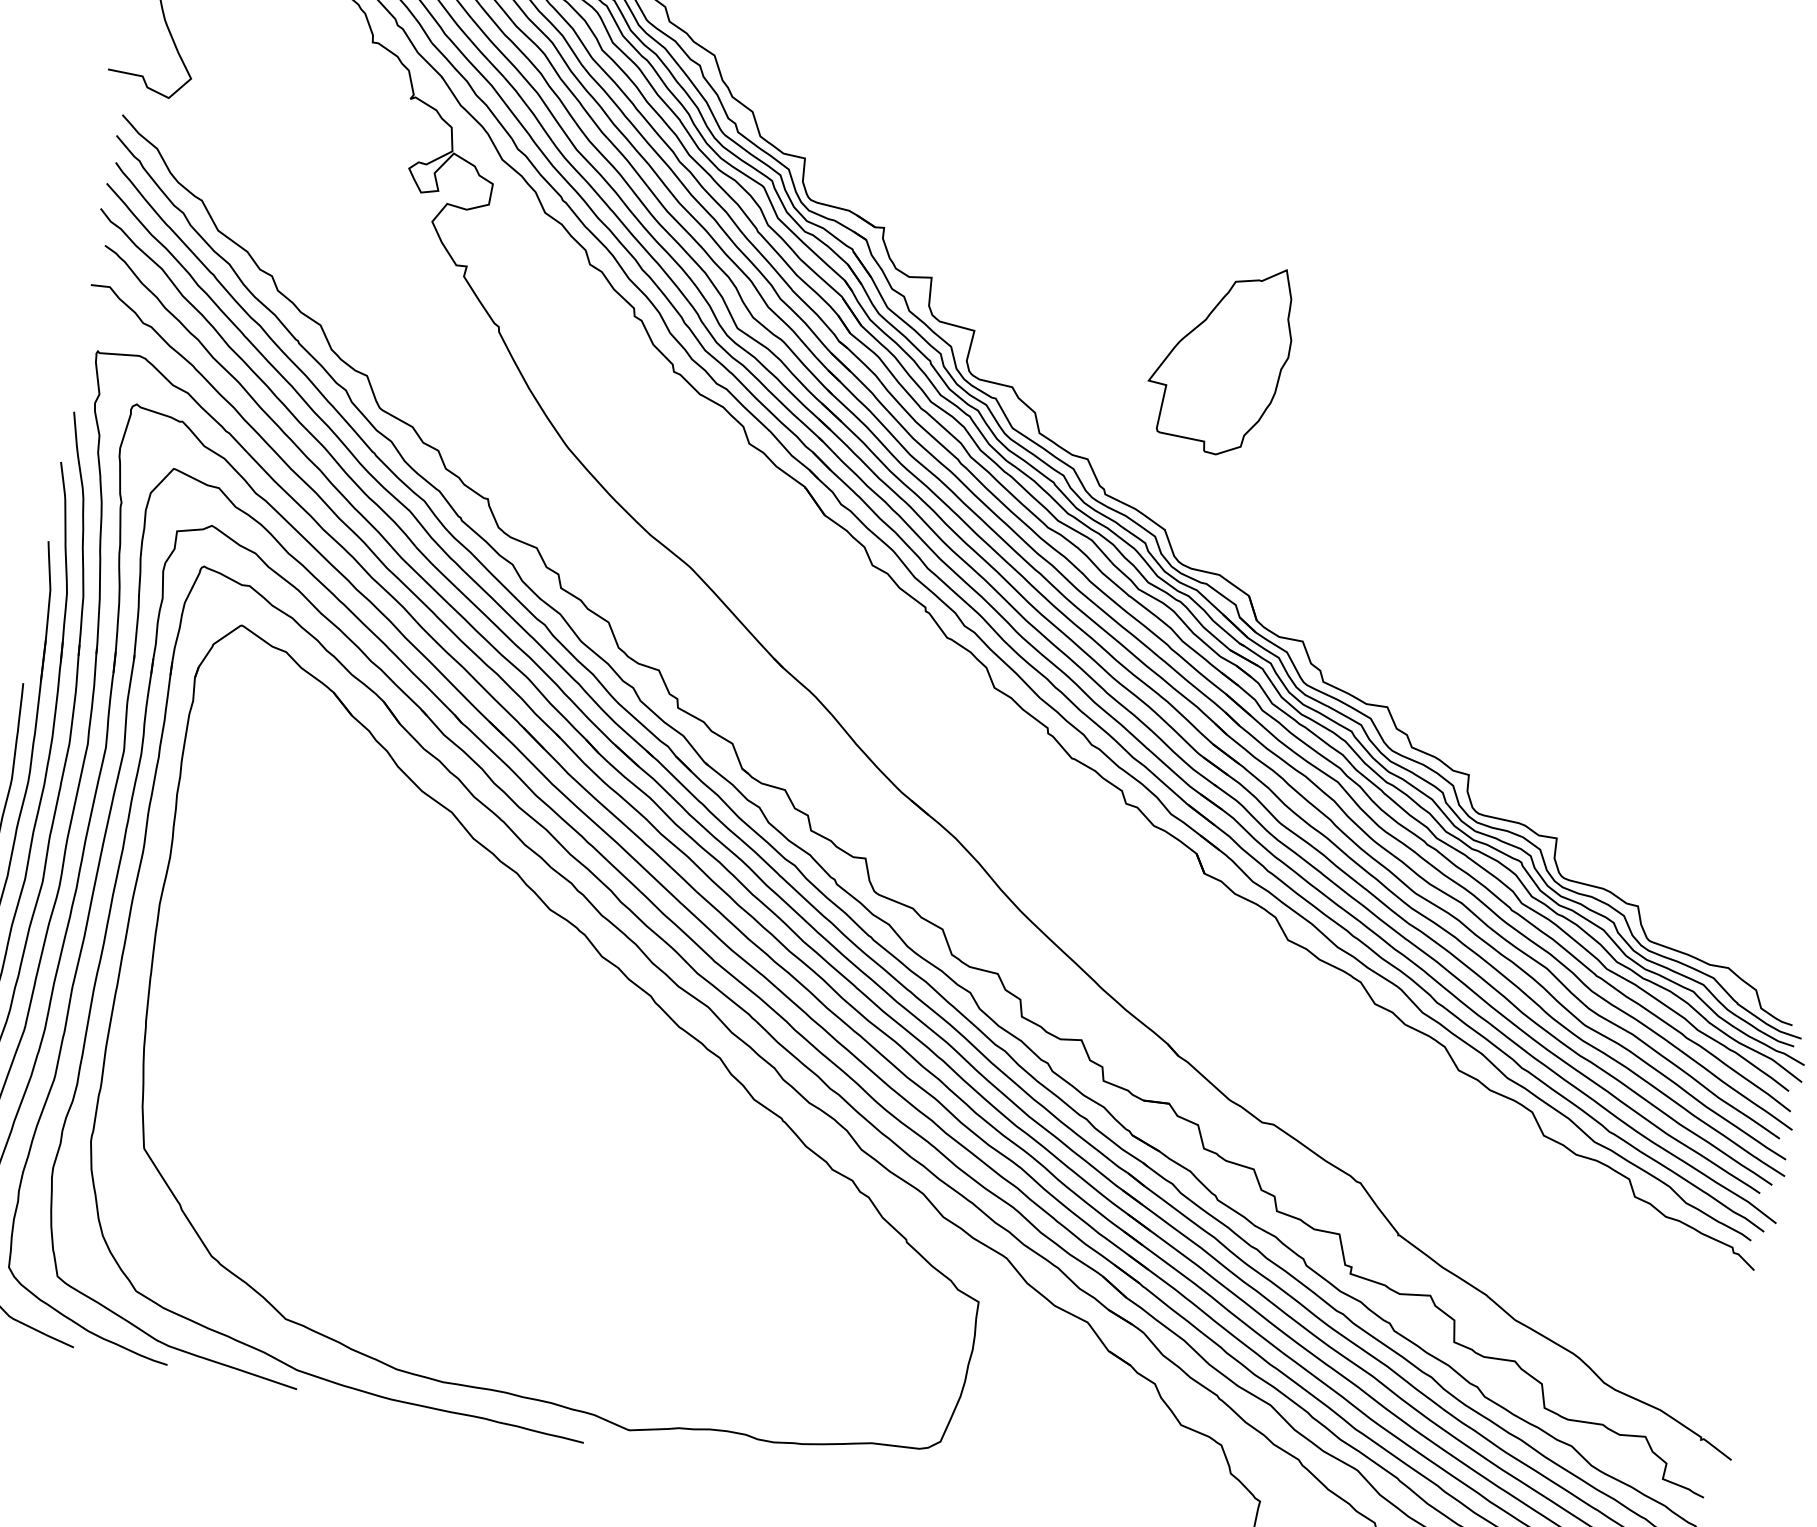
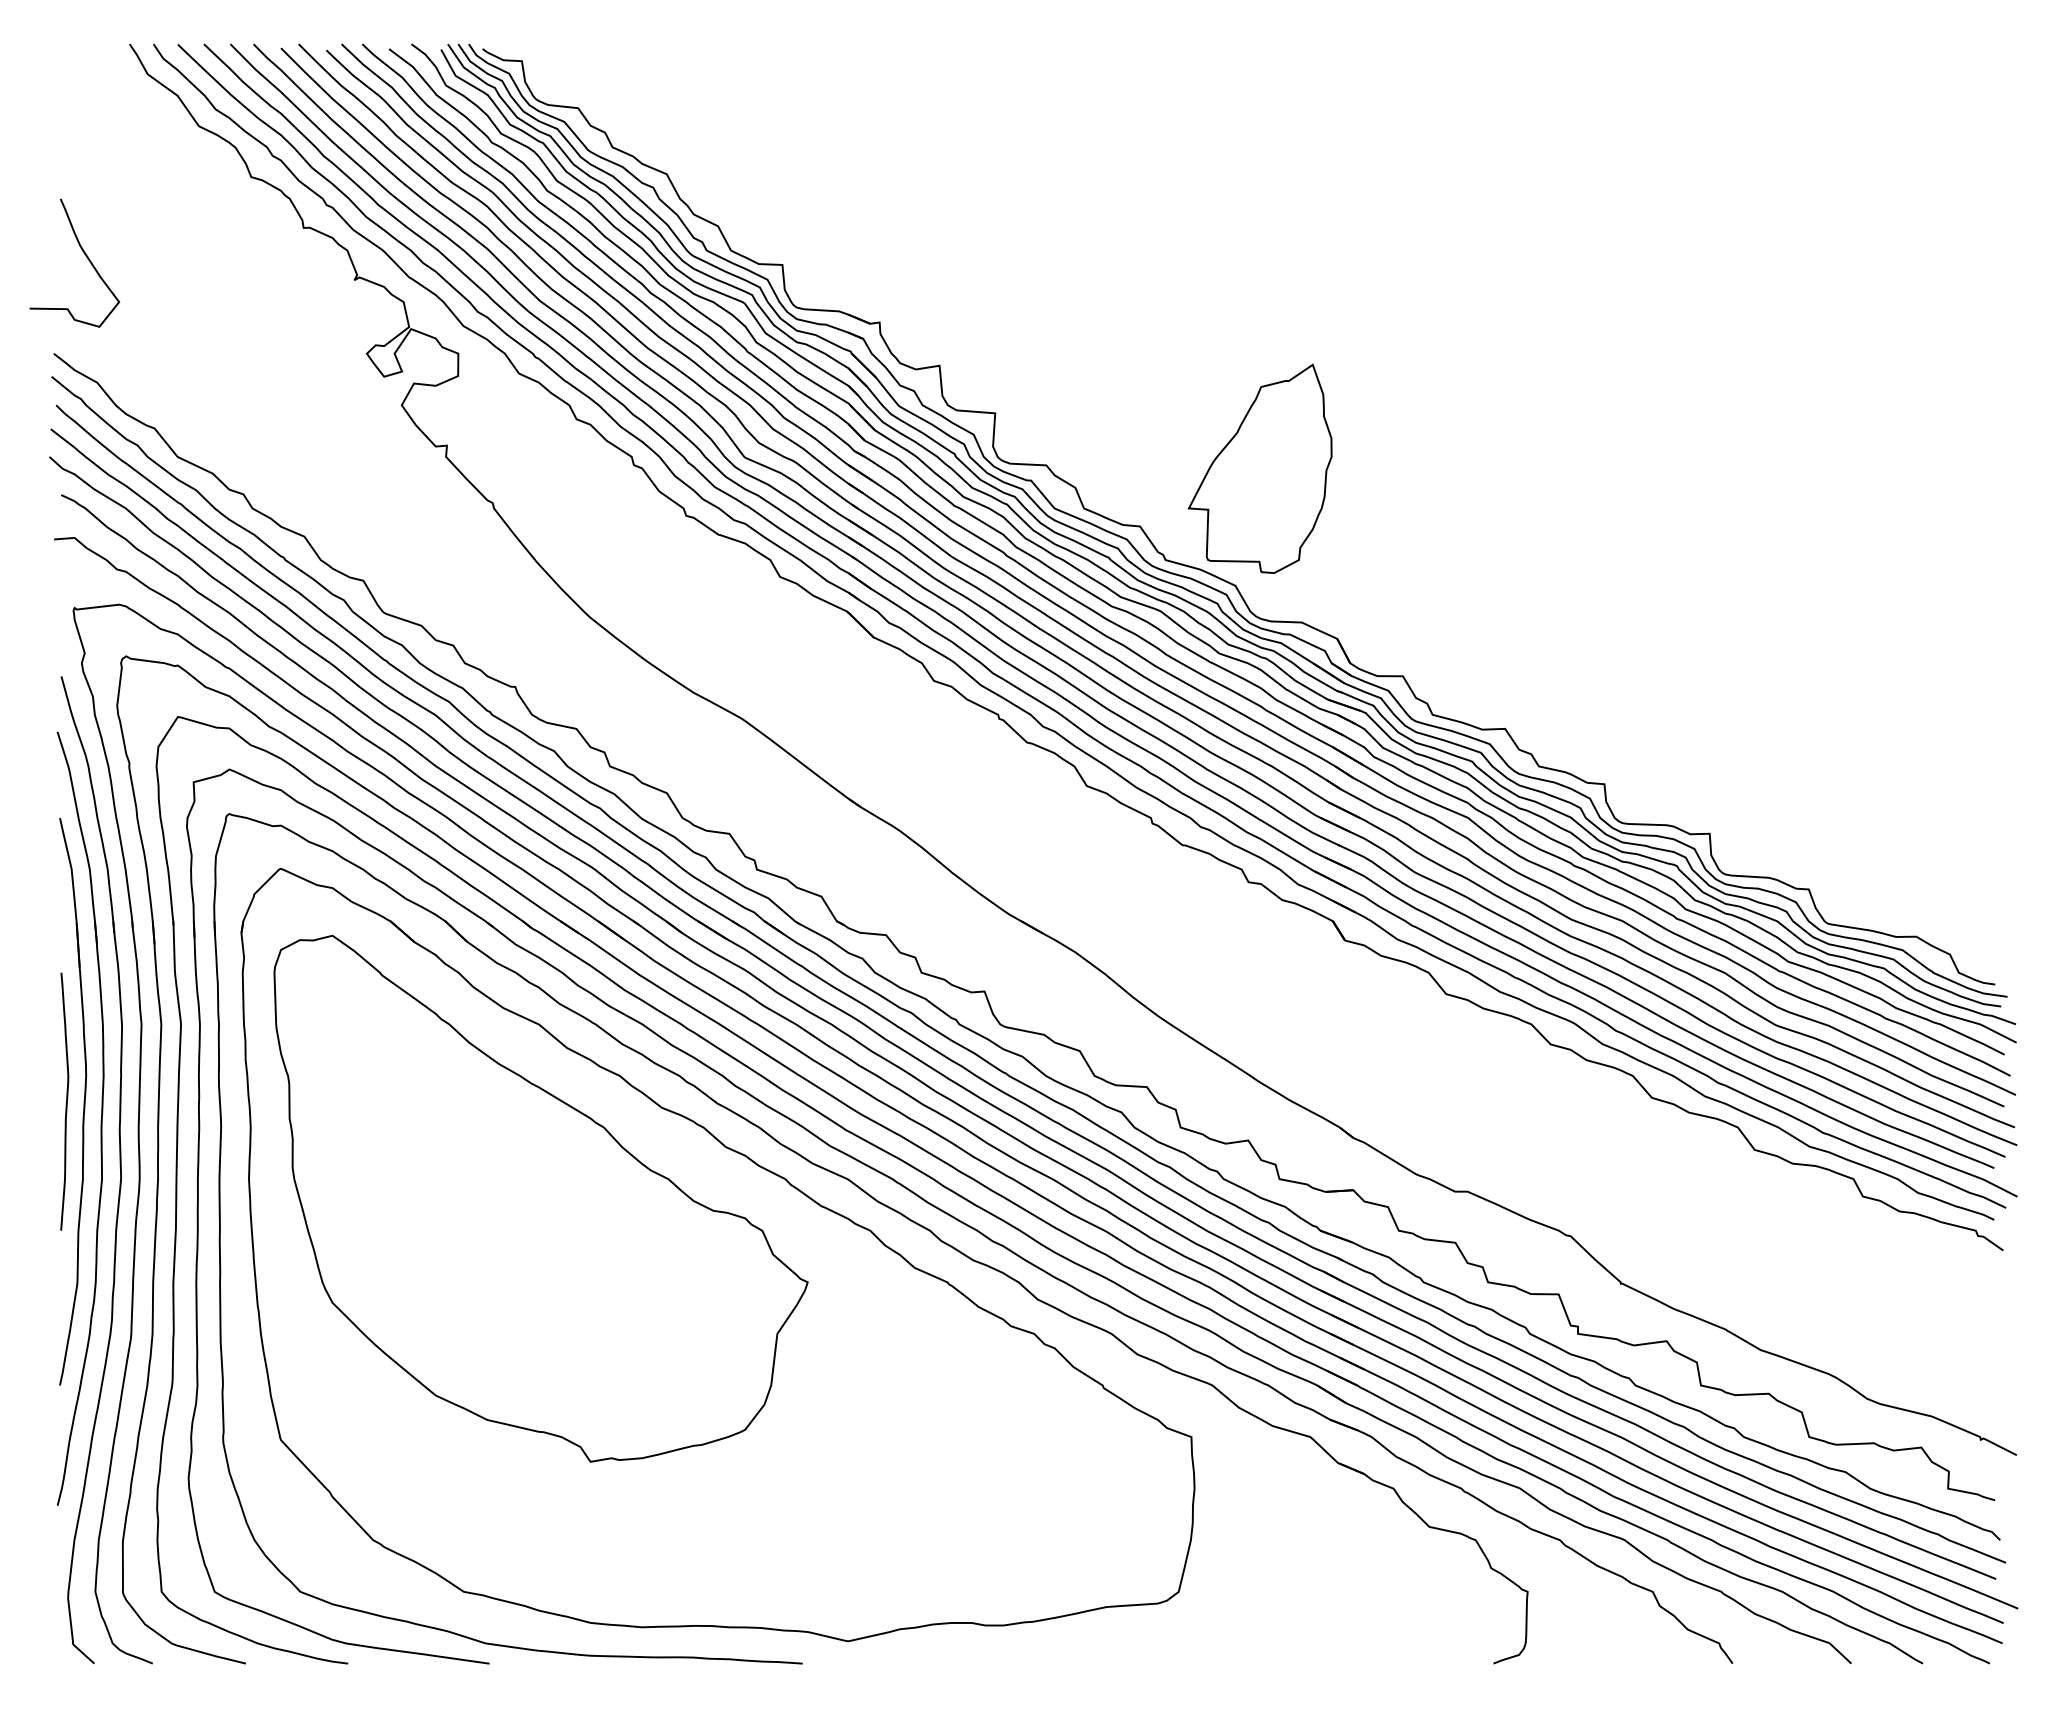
part: (1220, 356) -> (1259, 468), moved
part: (423, 972) -> (540, 1198), added

